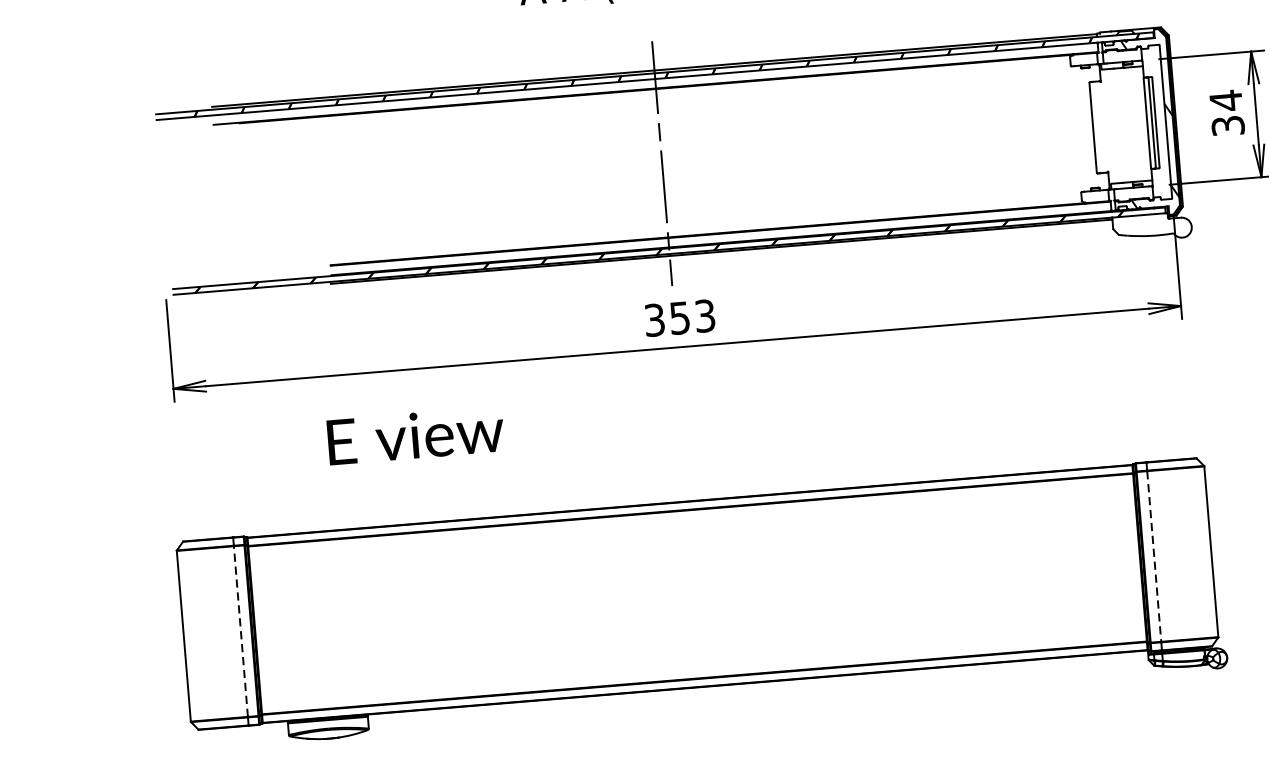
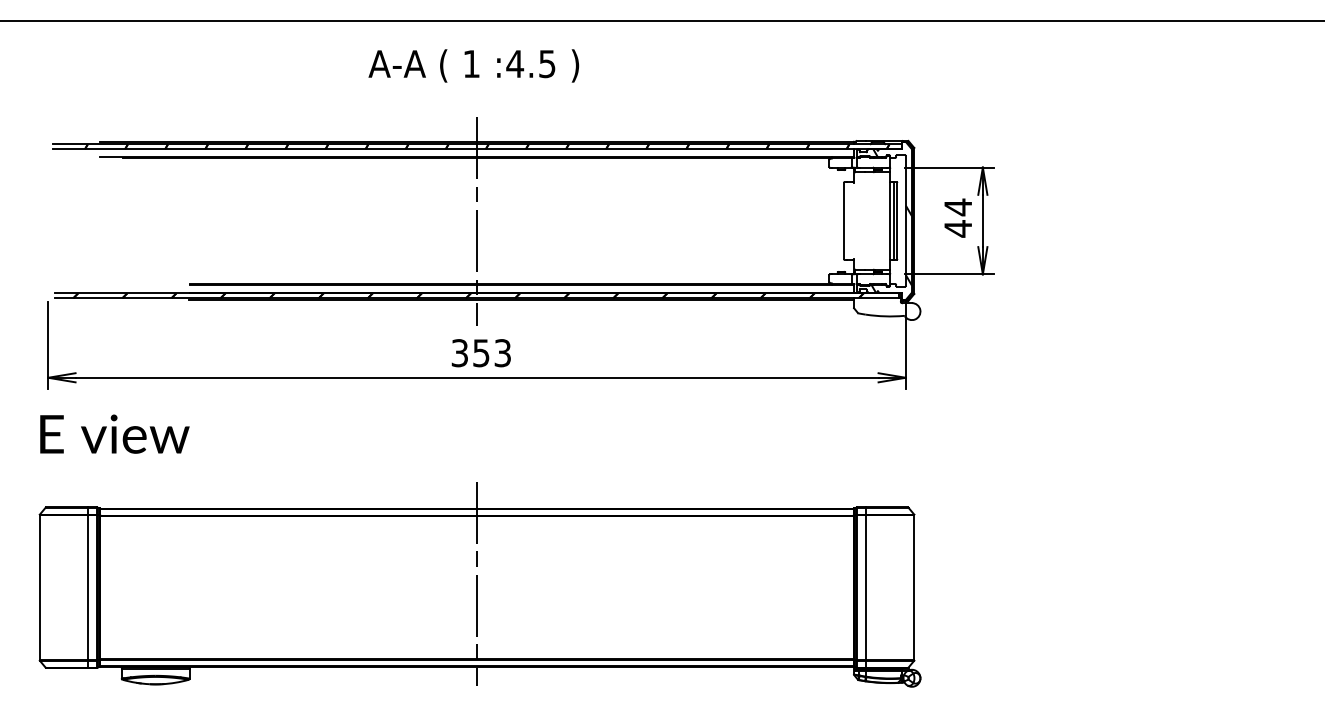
text: (1228, 125) -> (958, 228), 34 -> 44
text: (415, 434) -> (114, 433), moved
line: (1153, 556) -> (865, 587), dashed -> solid
line: (697, 589) -> (477, 583), added
line: (241, 631) -> (88, 587), dashed -> solid

